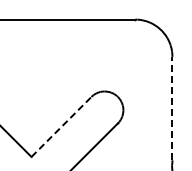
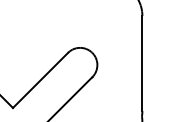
line: (172, 108) -> (142, 63), dashed -> solid
line: (61, 126) -> (40, 80), dashed -> solid

